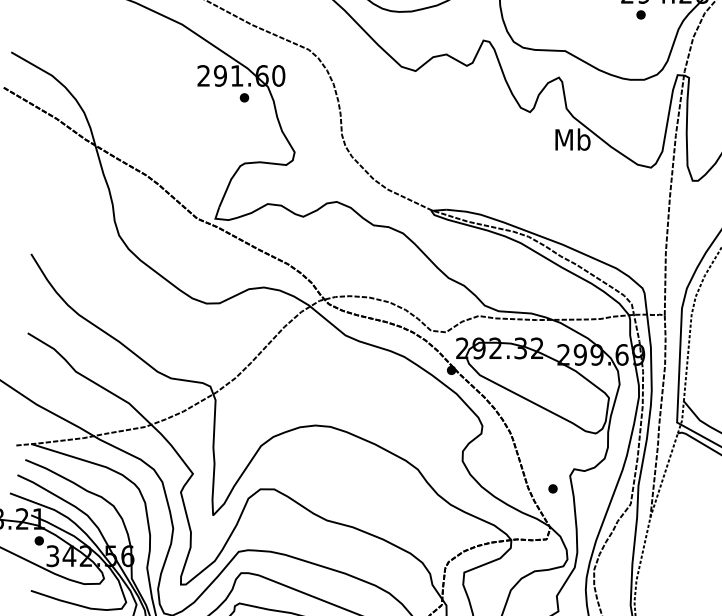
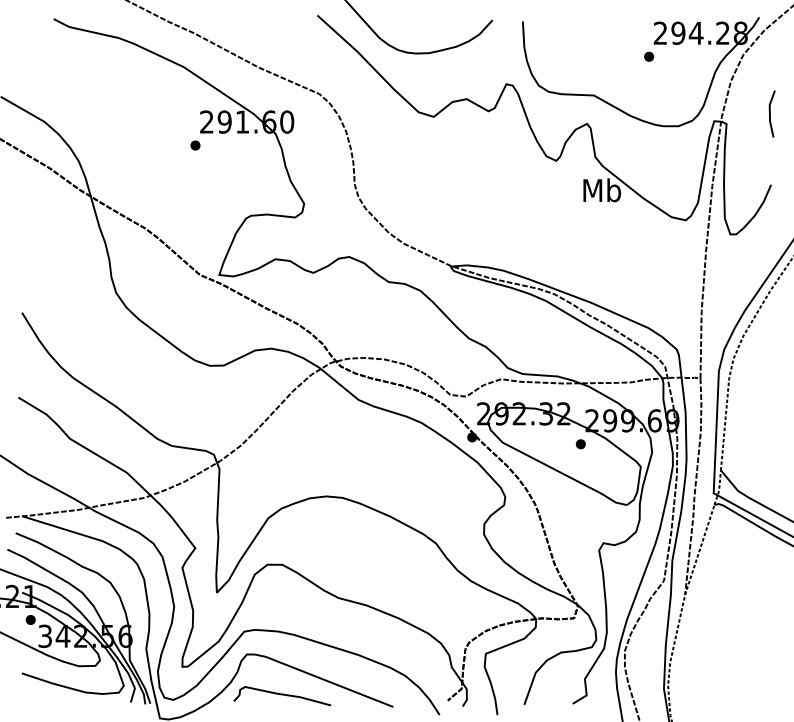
part: (641, 14) -> (649, 56), moved
part: (244, 97) -> (195, 145), moved
part: (552, 489) -> (580, 444), moved

